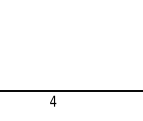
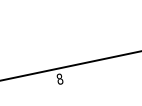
text: (53, 100) -> (60, 78), 4 -> 8

